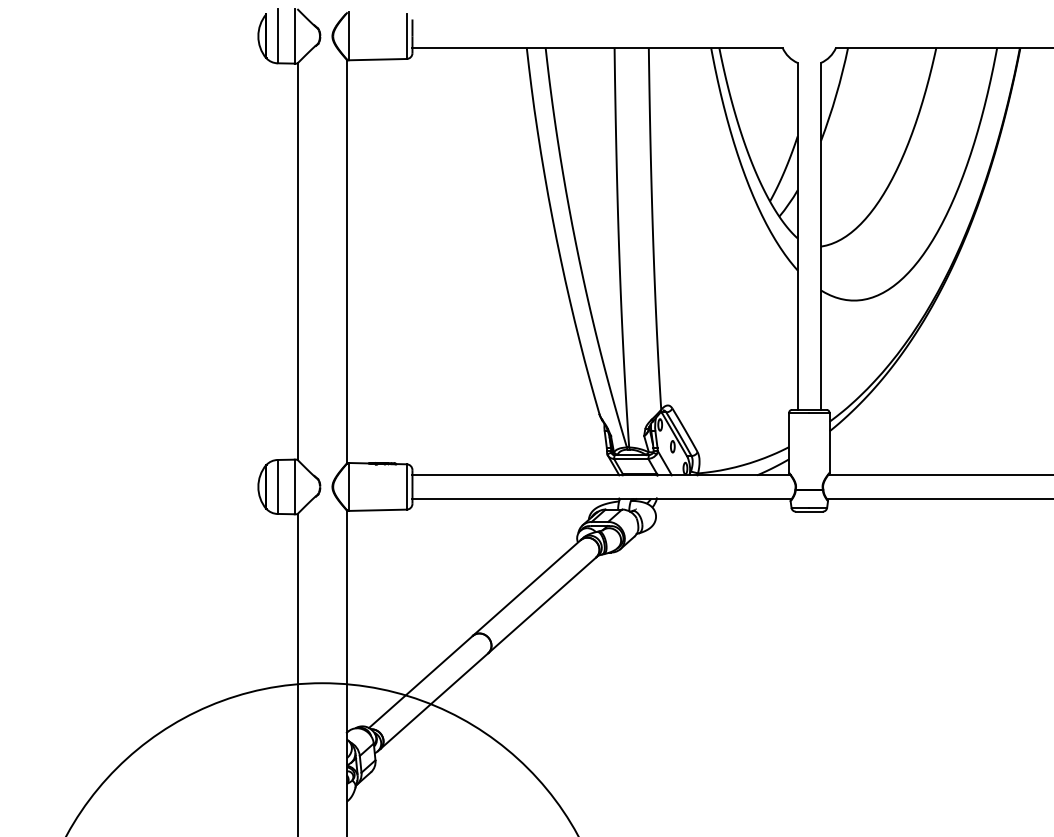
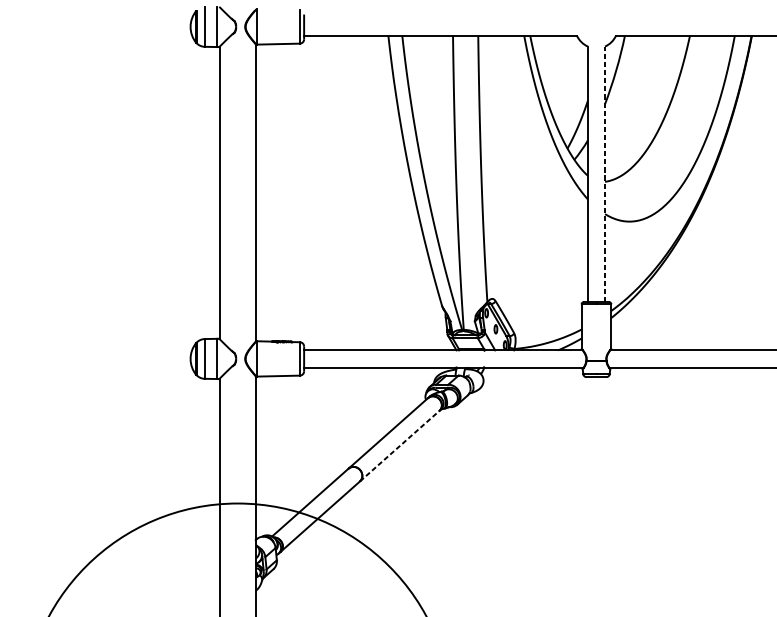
line: (820, 235) -> (604, 173), solid -> dashed
line: (542, 605) -> (399, 446), solid -> dashed

